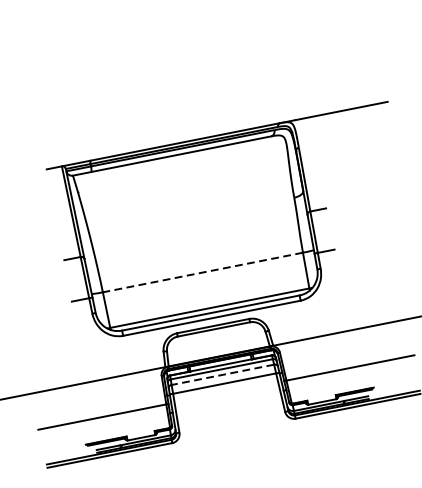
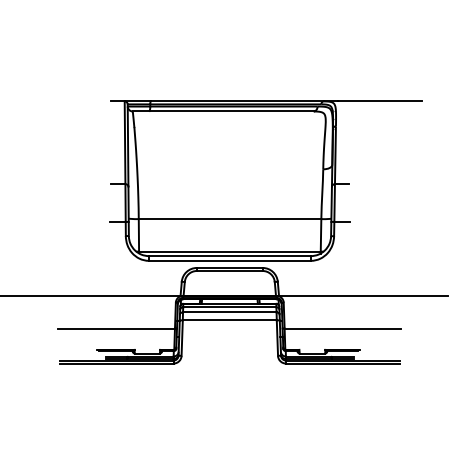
line: (202, 273) -> (229, 219), dashed -> solid
line: (222, 374) -> (229, 312), dashed -> solid

